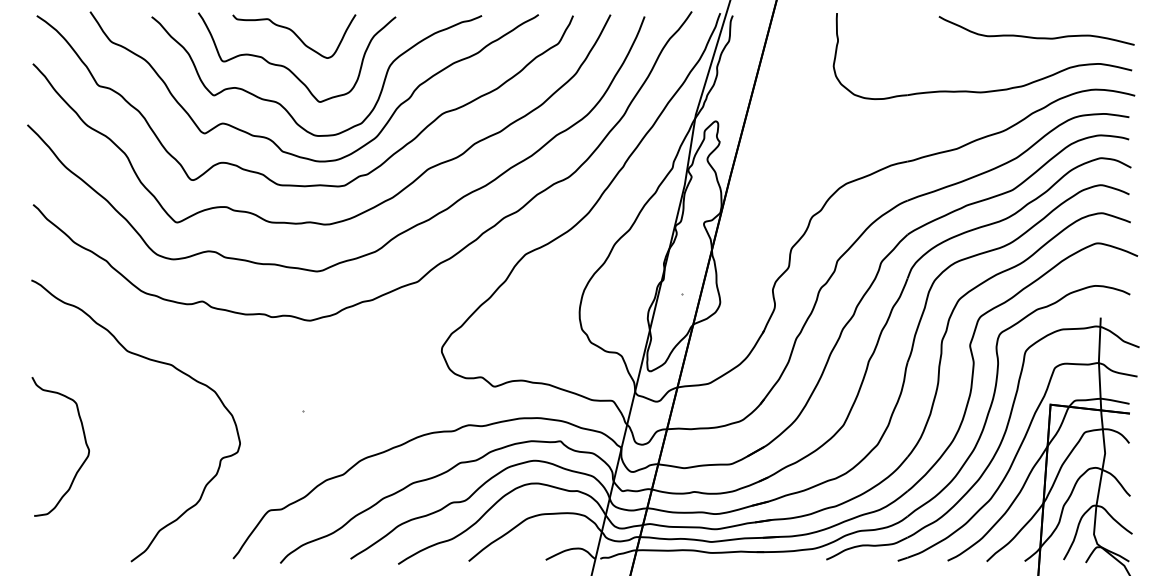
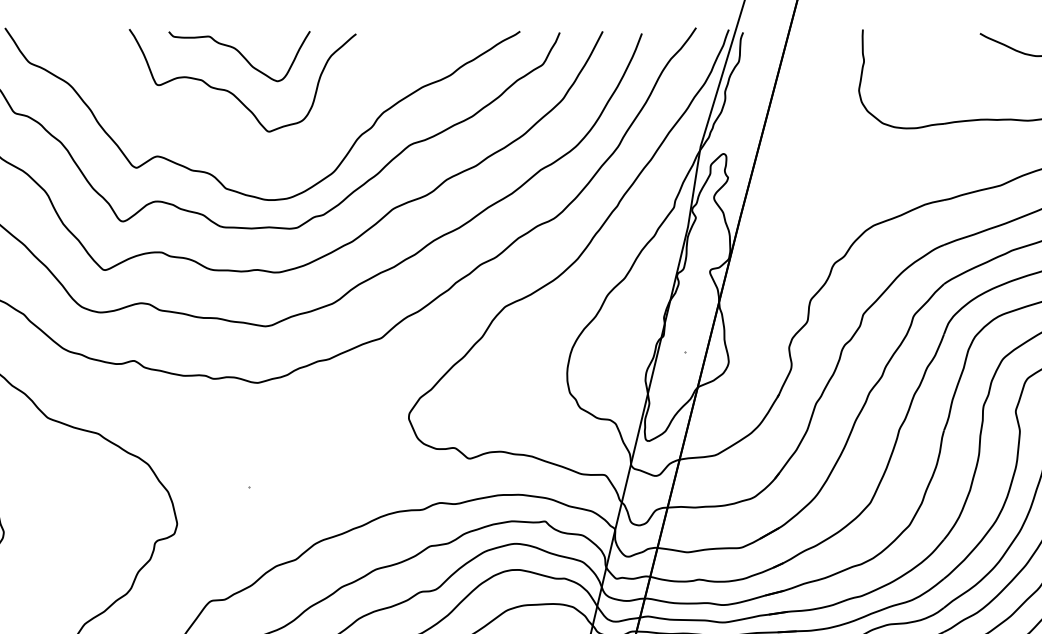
curve: (284, 107) -> (228, 138), removed

